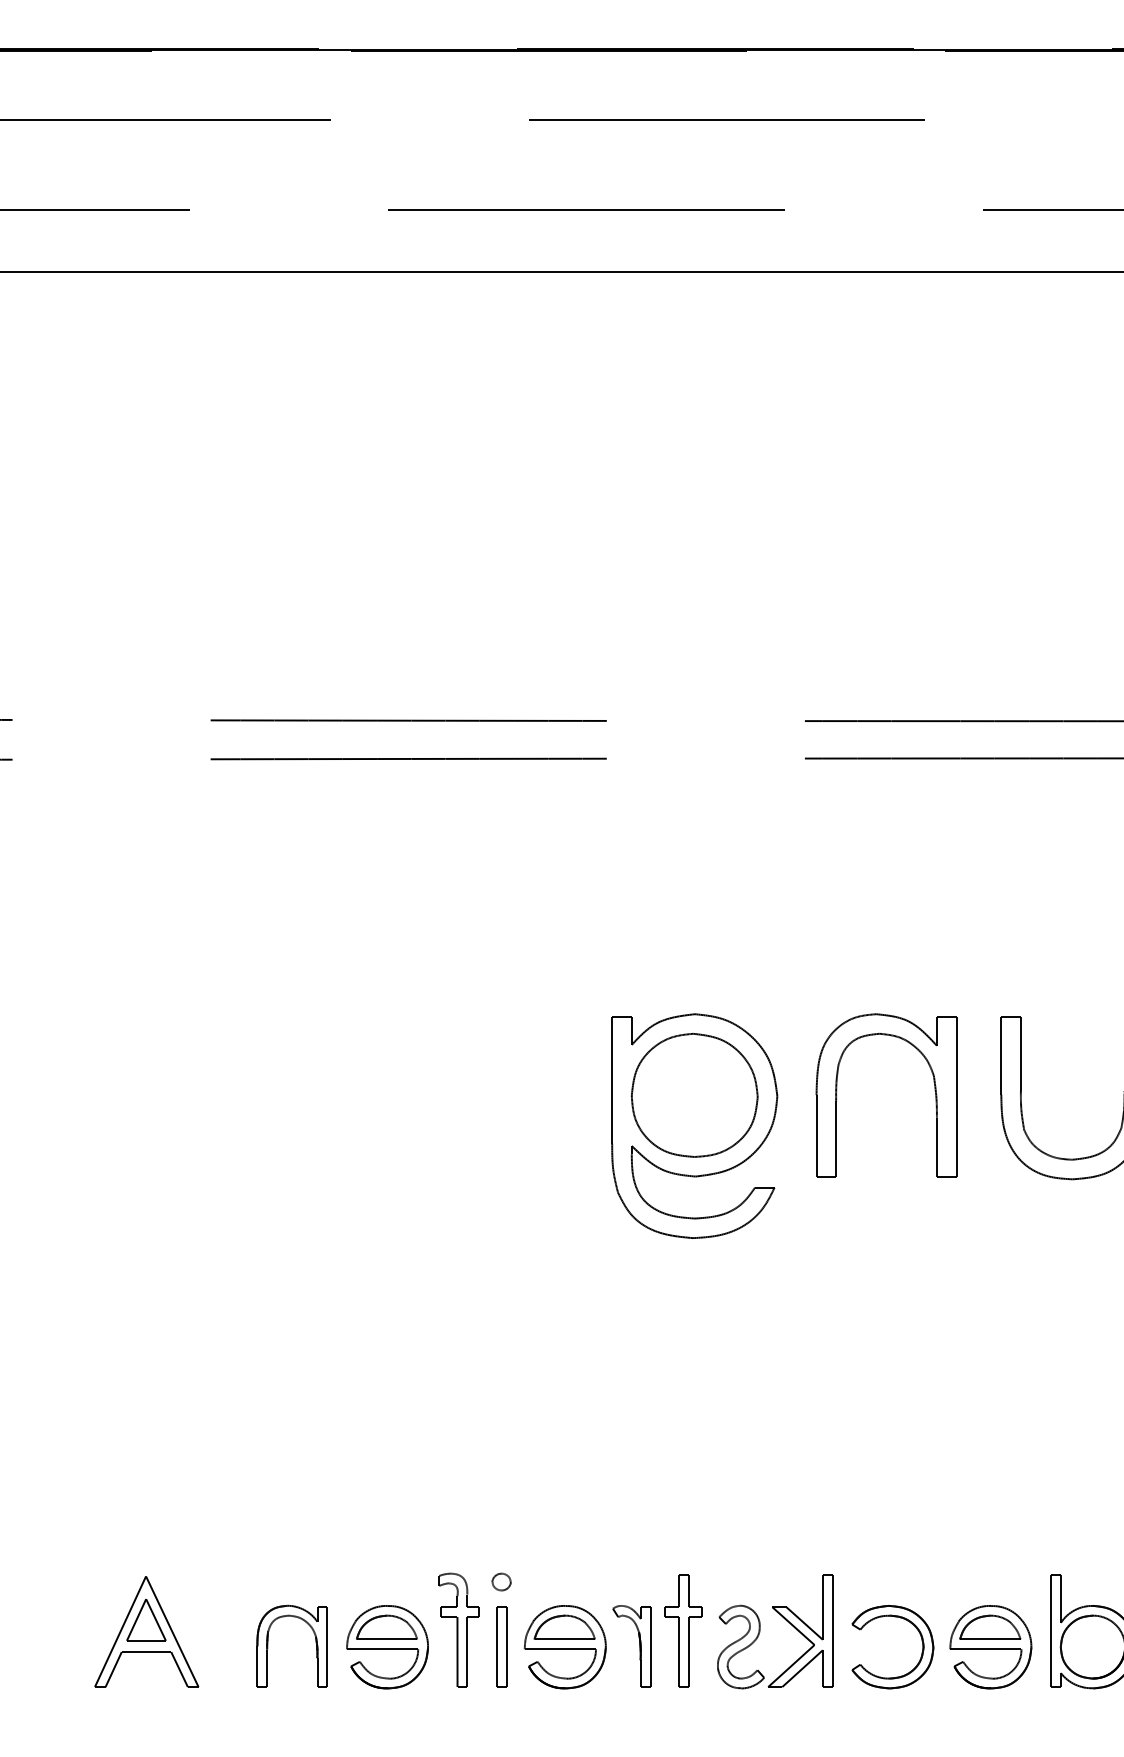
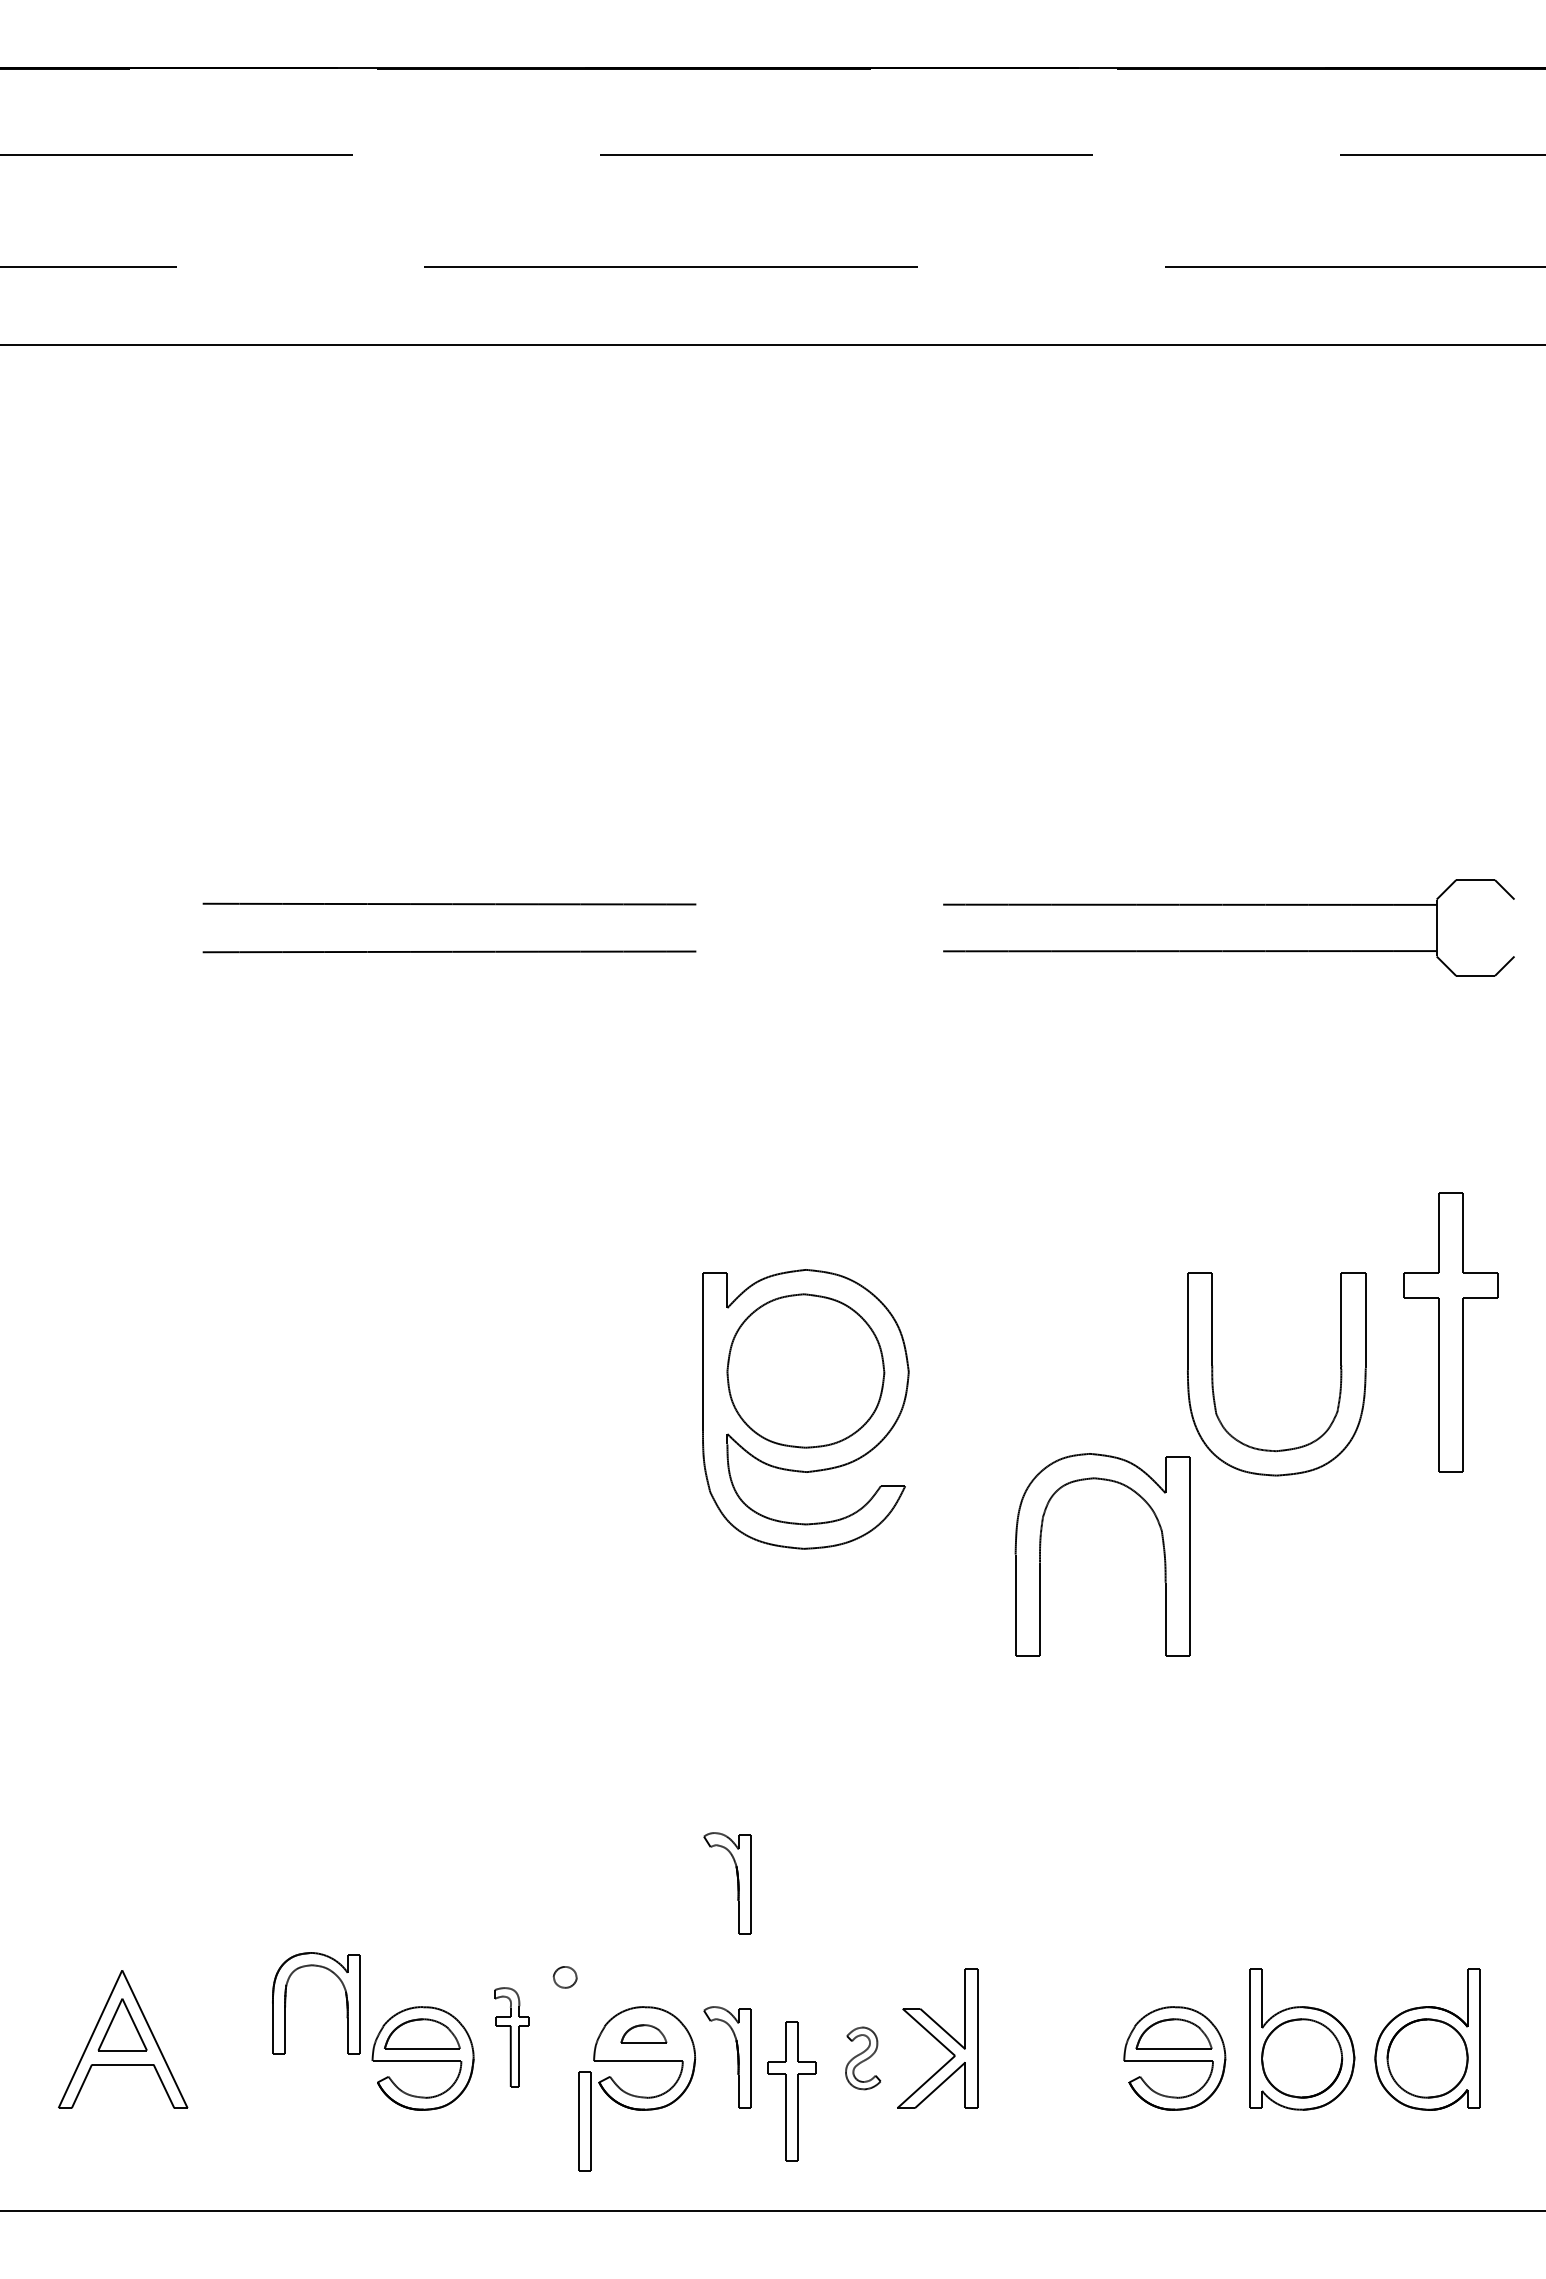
part: (934, 1087) -> (1162, 1545), moved
part: (639, 1506) -> (737, 1883), added
part: (564, 1627) -> (643, 2033), size x0.6
part: (458, 1630) -> (511, 2037), size x0.7
part: (683, 1631) -> (791, 2091), moved
part: (315, 1641) -> (345, 1997), moved
part: (501, 1647) -> (584, 2121), moved
part: (740, 1647) -> (862, 2058), size x0.6
part: (921, 1653) -> (1088, 2066), removed

